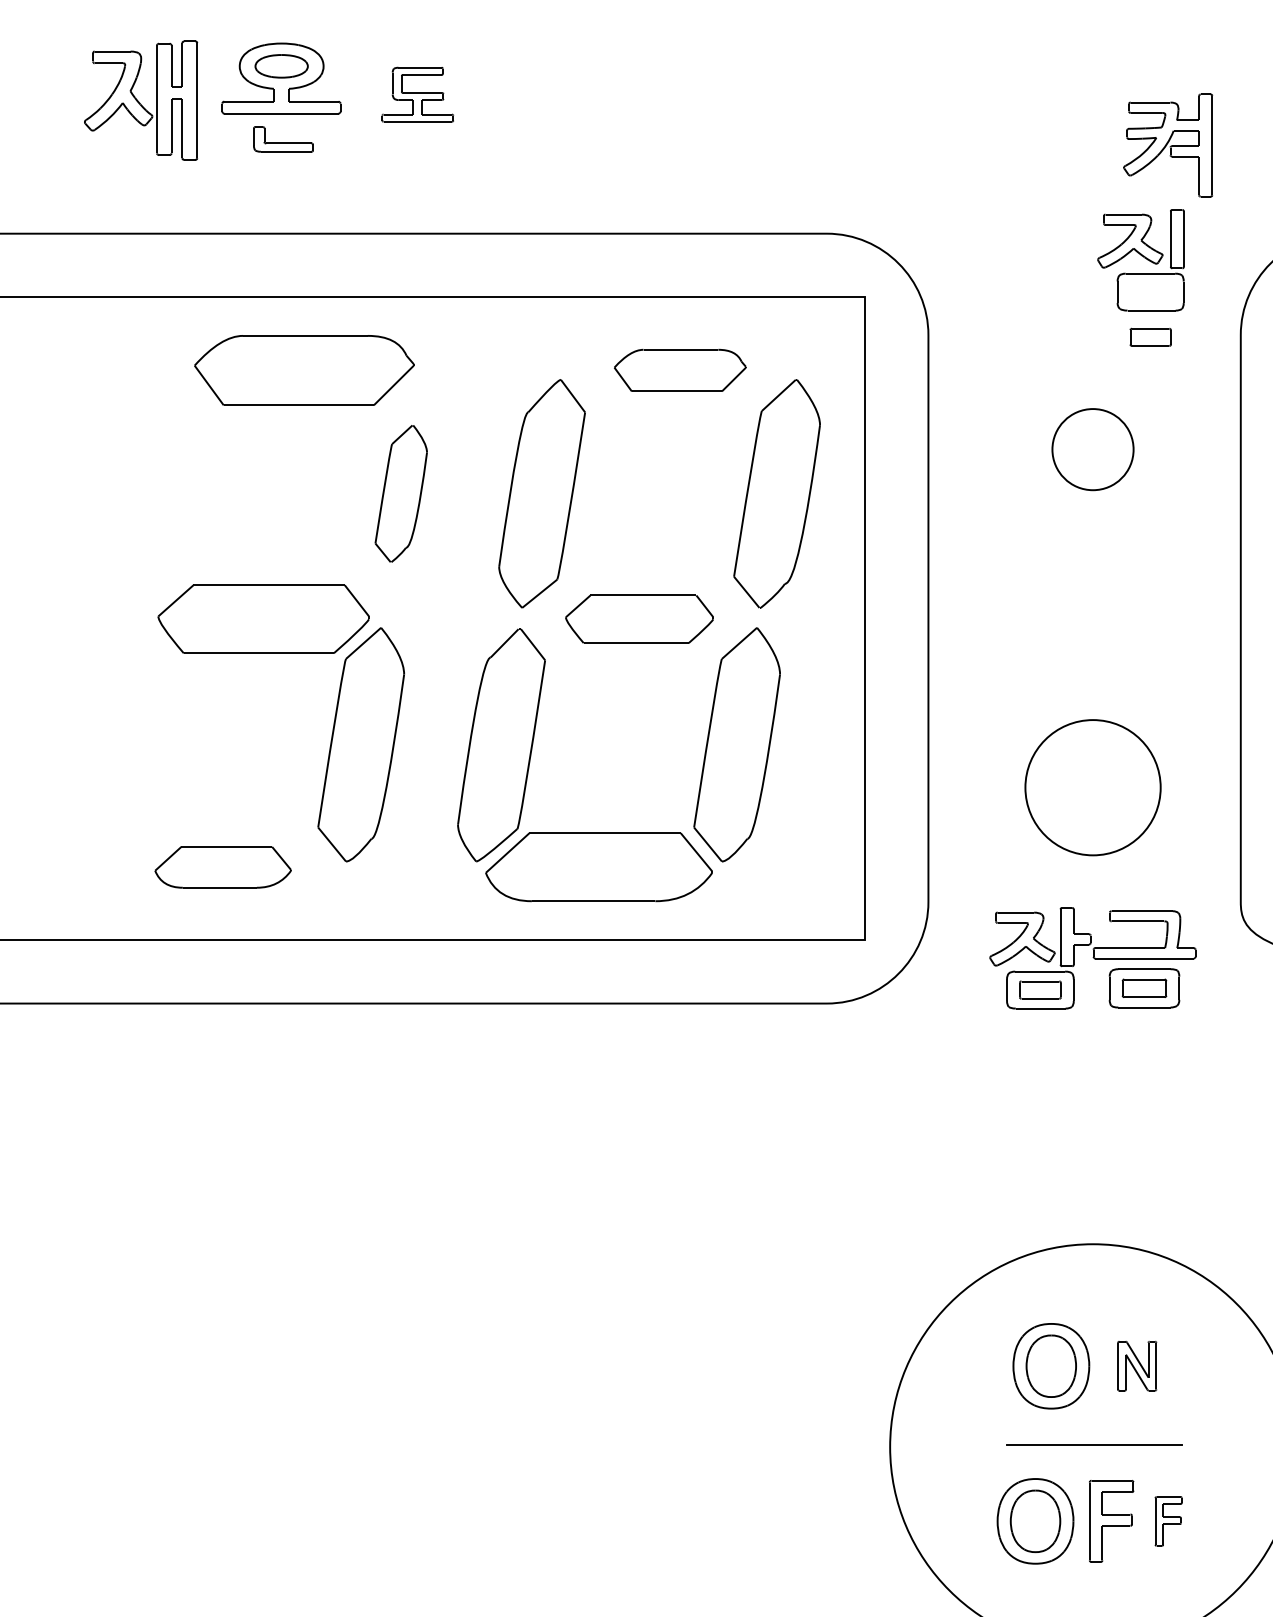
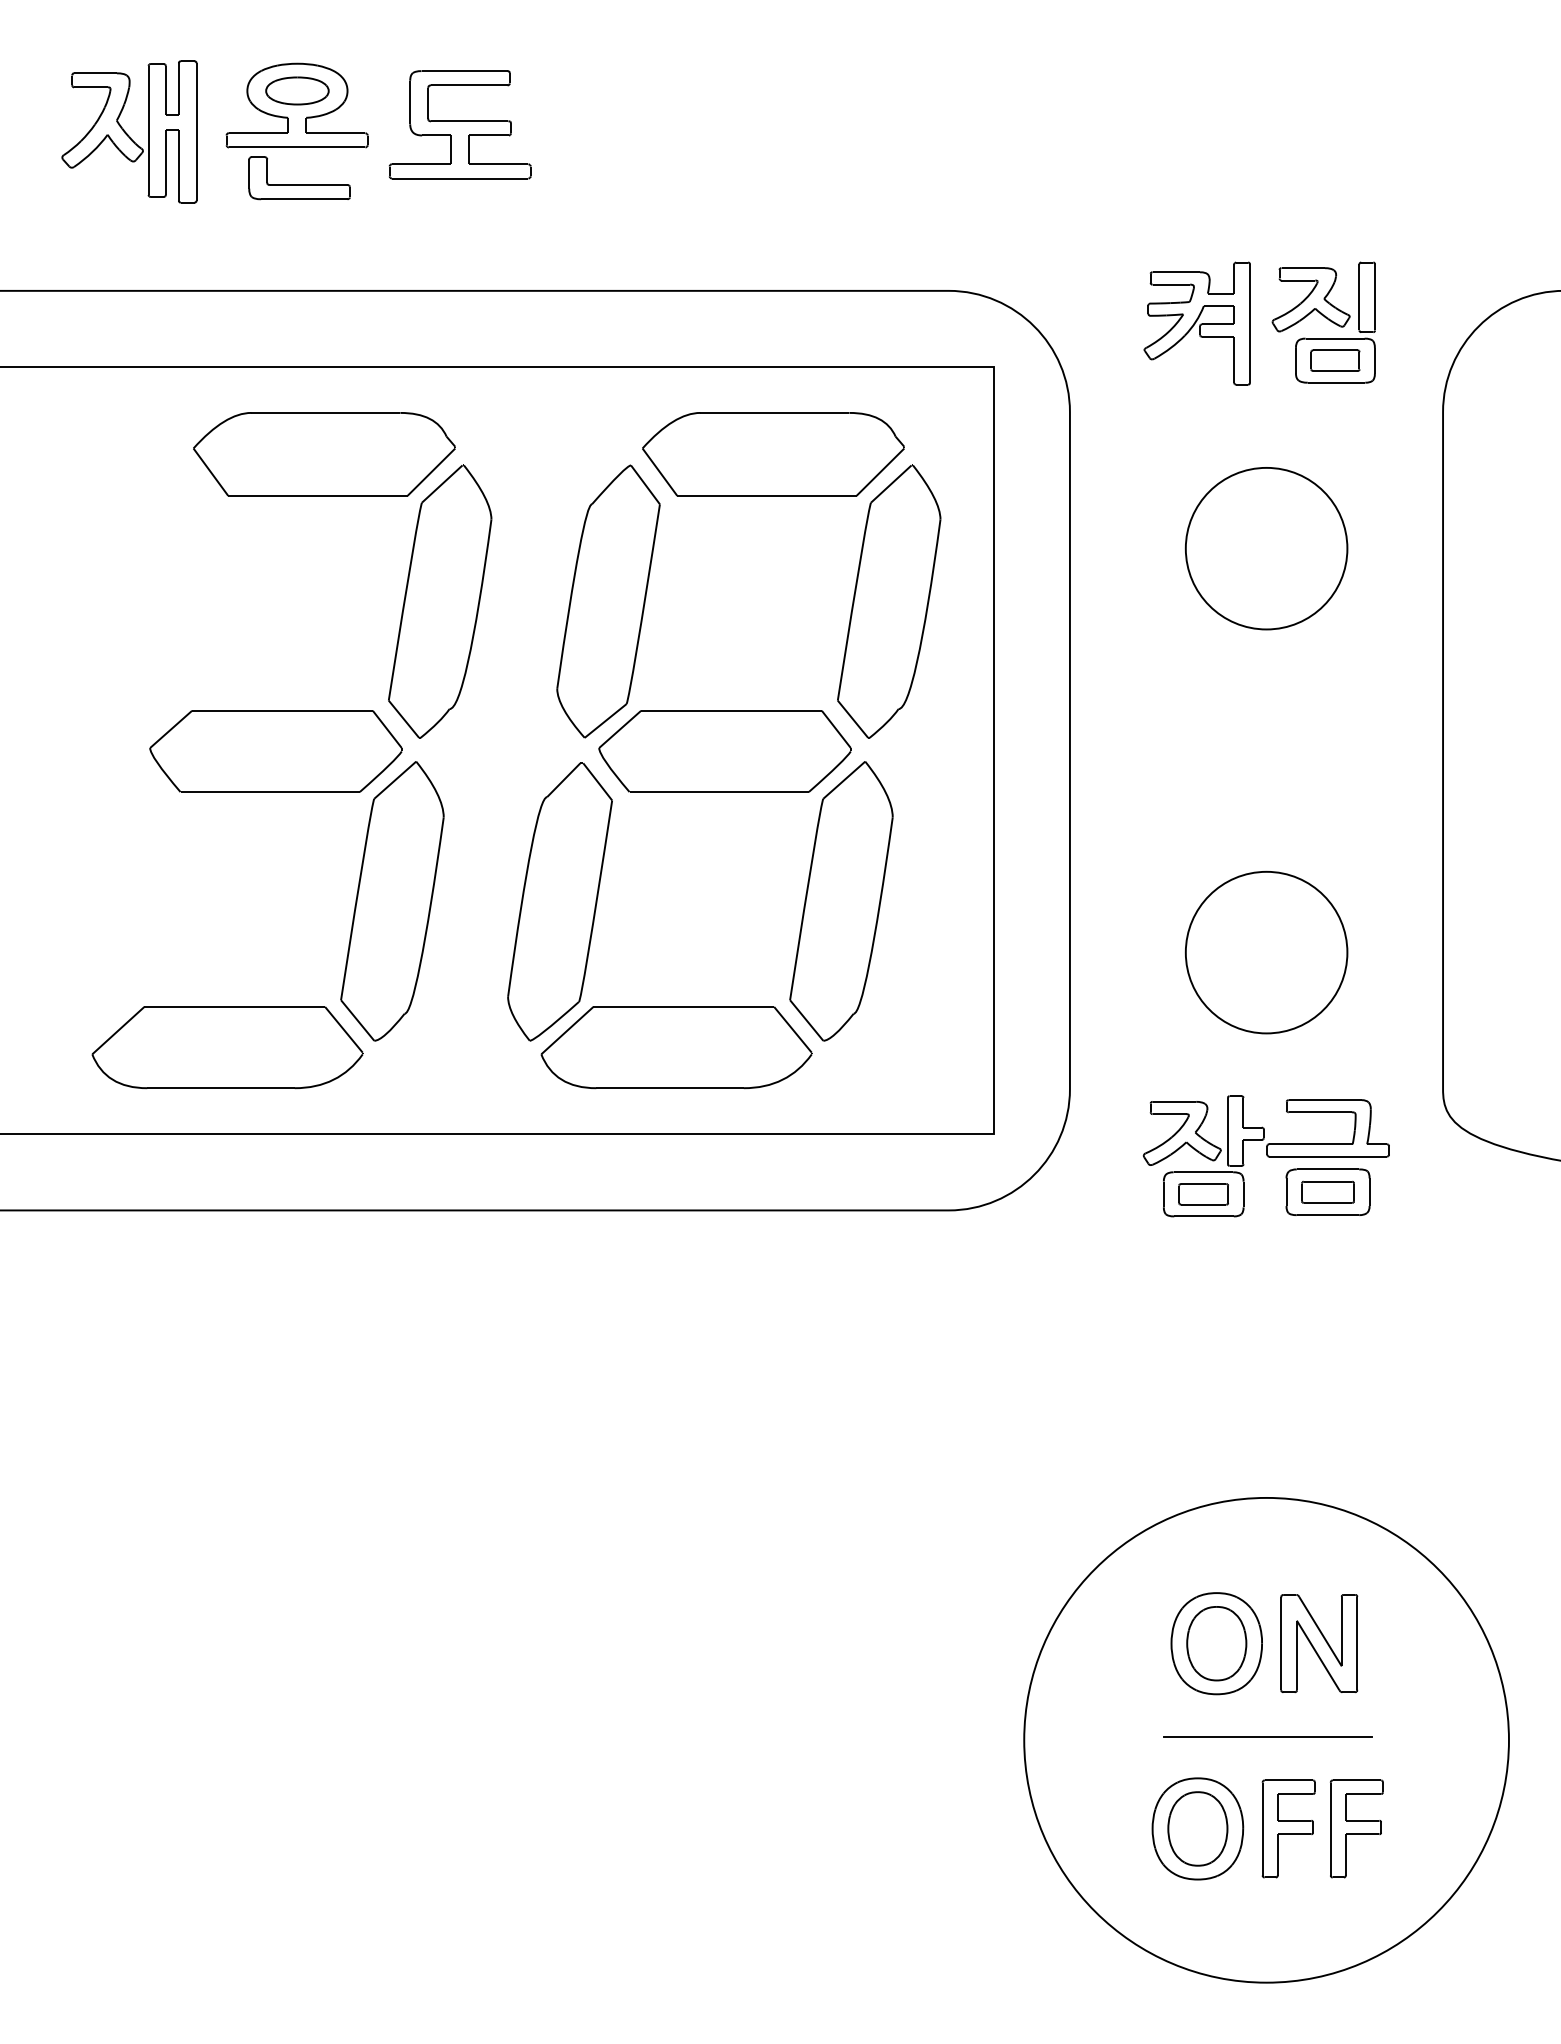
part: (417, 94) -> (459, 124), size x1.67
part: (283, 139) -> (299, 178), size x1.43
part: (1167, 145) -> (1196, 323), moved
part: (1150, 337) -> (1335, 360), moved
part: (680, 370) -> (773, 454), size x1.67
circle: (1092, 449) -> (1266, 548), size x1.67
part: (401, 493) -> (440, 601), size x1.67
part: (639, 619) -> (724, 751), size x1.43
part: (223, 867) -> (227, 1047), size x1.67
part: (1137, 1366) -> (1319, 1643), size x1.67
part: (1168, 1520) -> (1356, 1828), size x1.67

